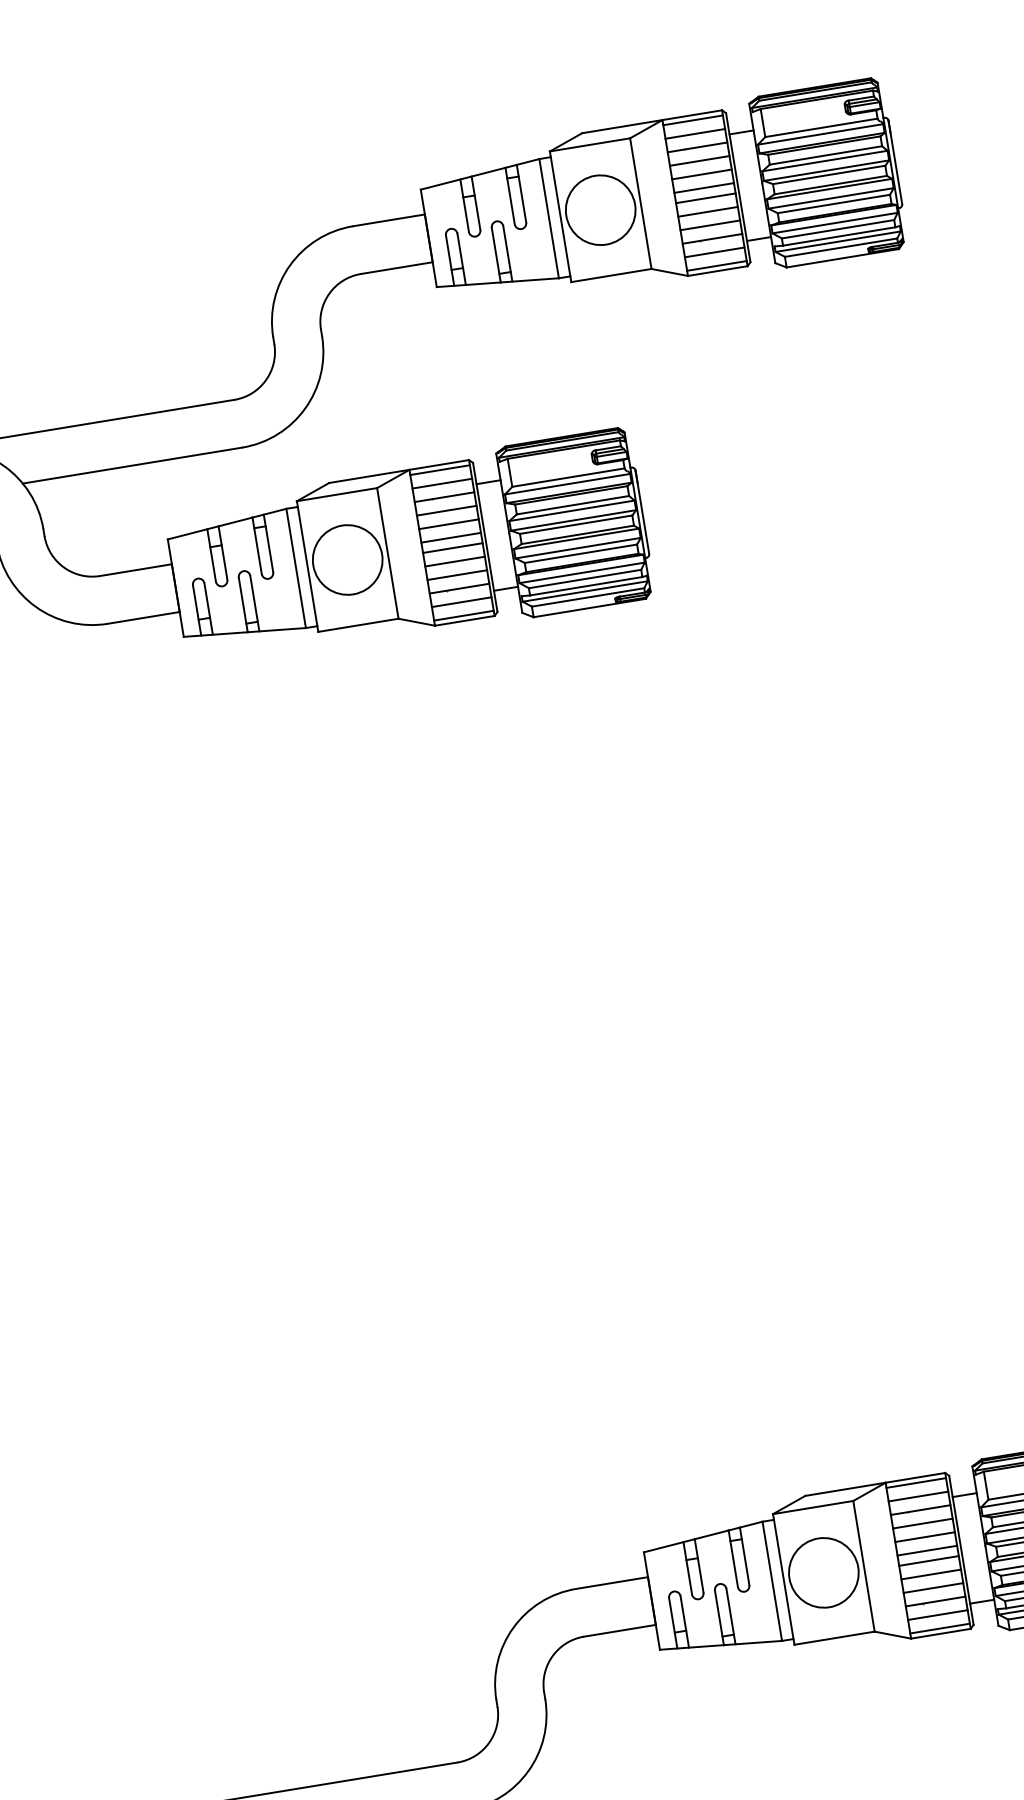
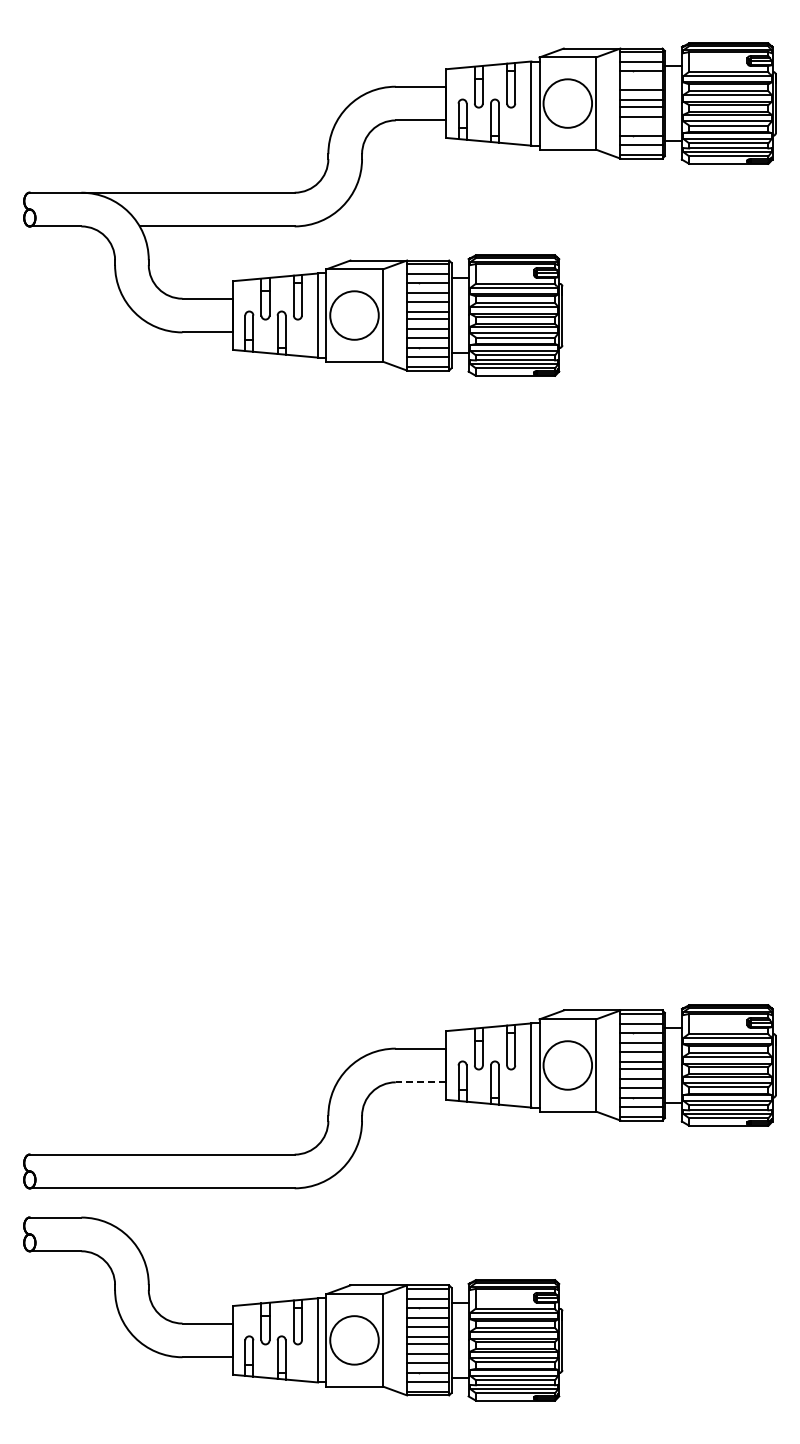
line: (699, 160) -> (641, 80), removed
line: (710, 225) -> (641, 126), removed
line: (619, 1631) -> (420, 1082), solid -> dashed

